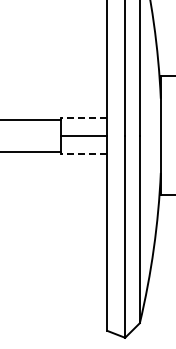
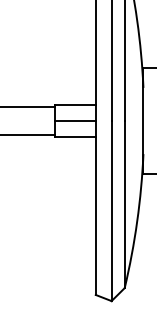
line: (83, 117) -> (74, 104), dashed -> solid
line: (83, 153) -> (74, 136), dashed -> solid

